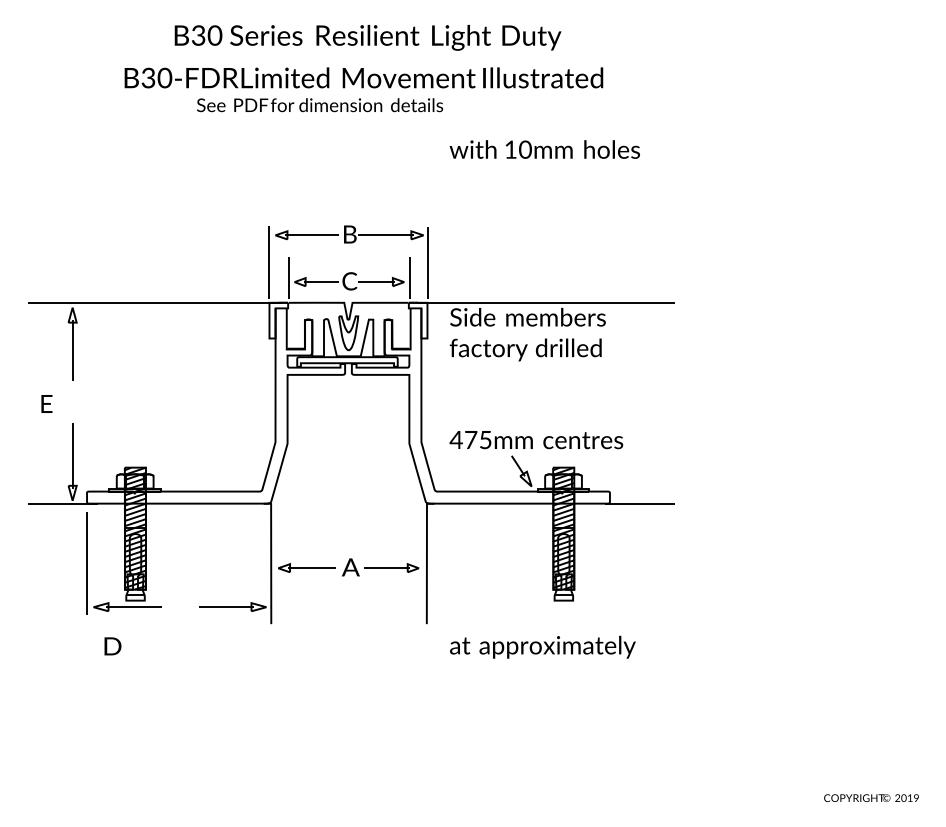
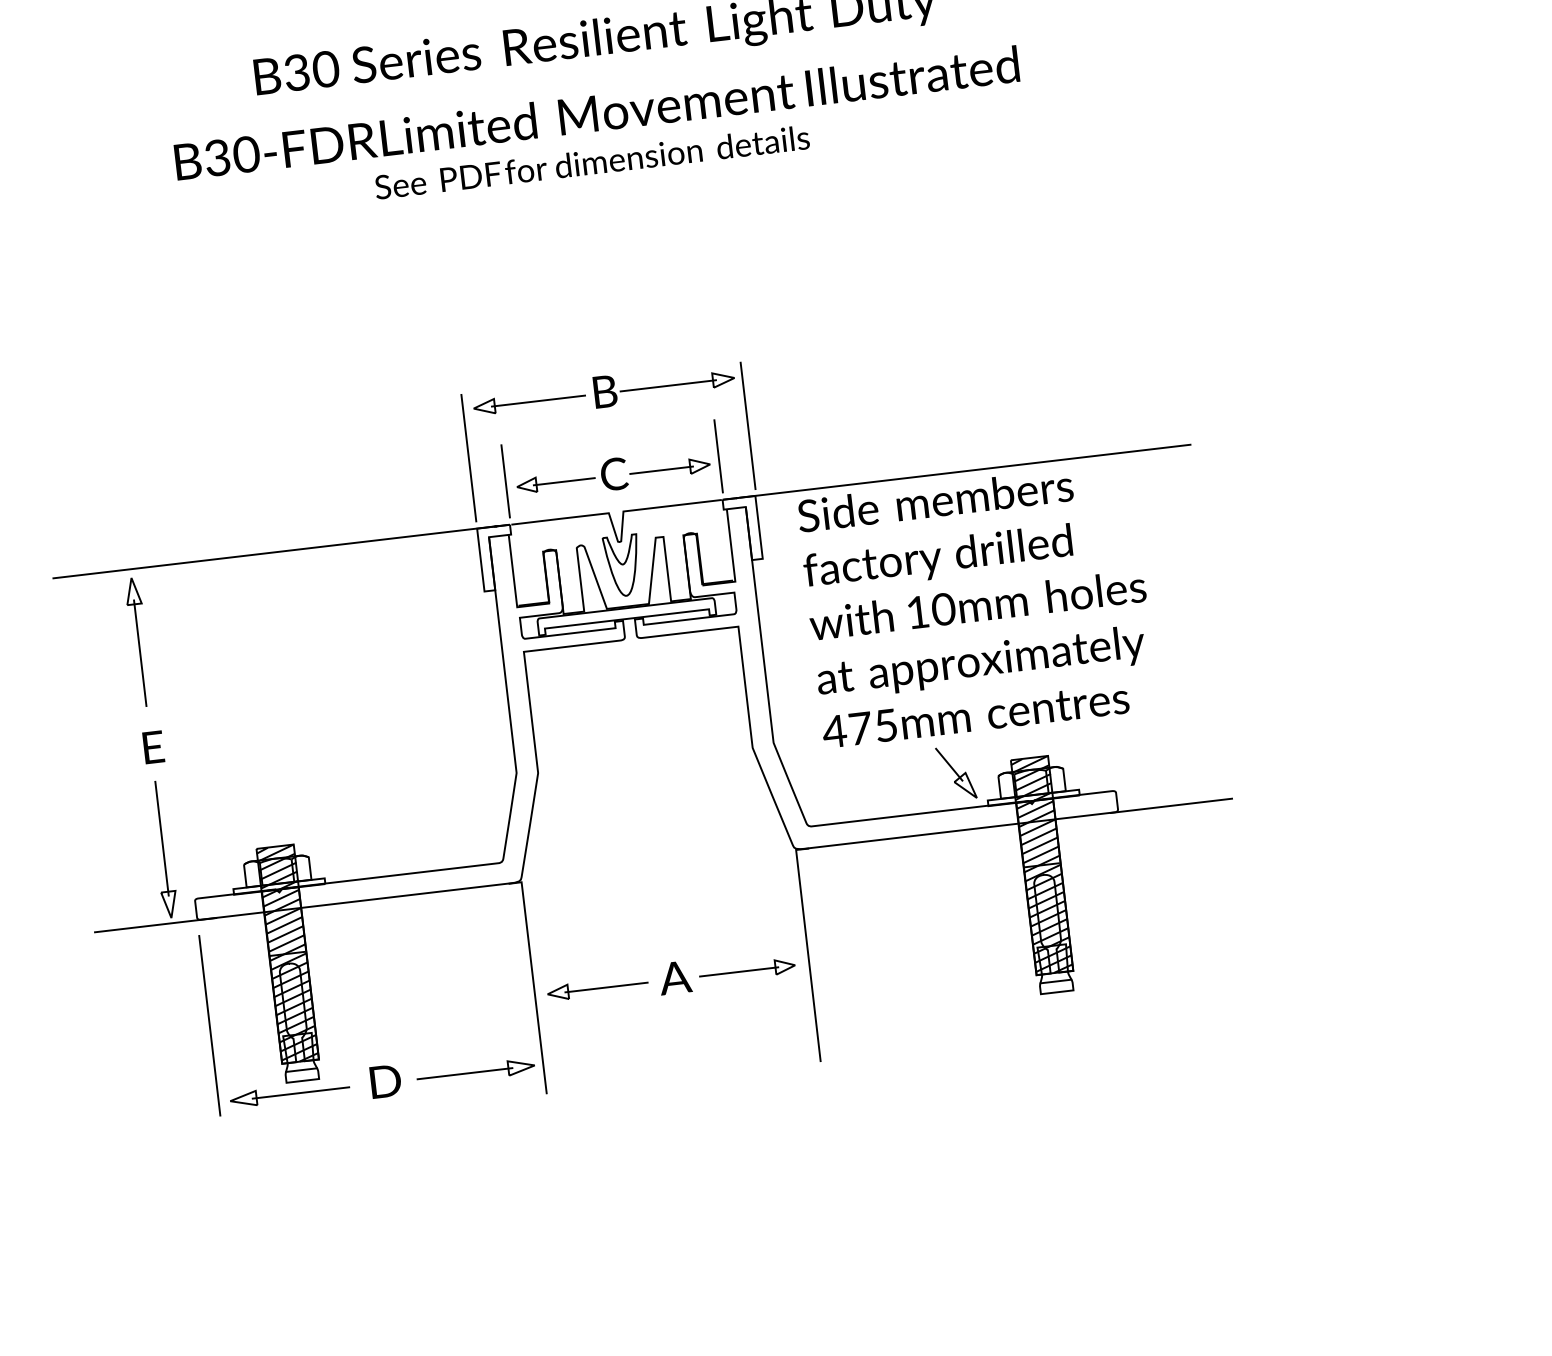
text: (320, 105) -> (593, 162), moved
text: (544, 149) -> (977, 605), moved
text: (46, 403) -> (152, 746), moved
text: (112, 646) -> (385, 1081), moved
text: (542, 646) -> (980, 661), moved

